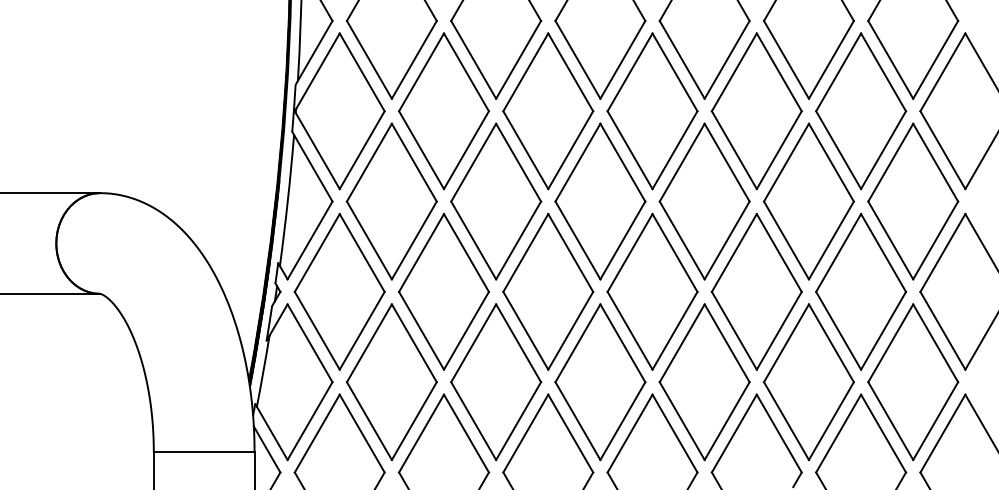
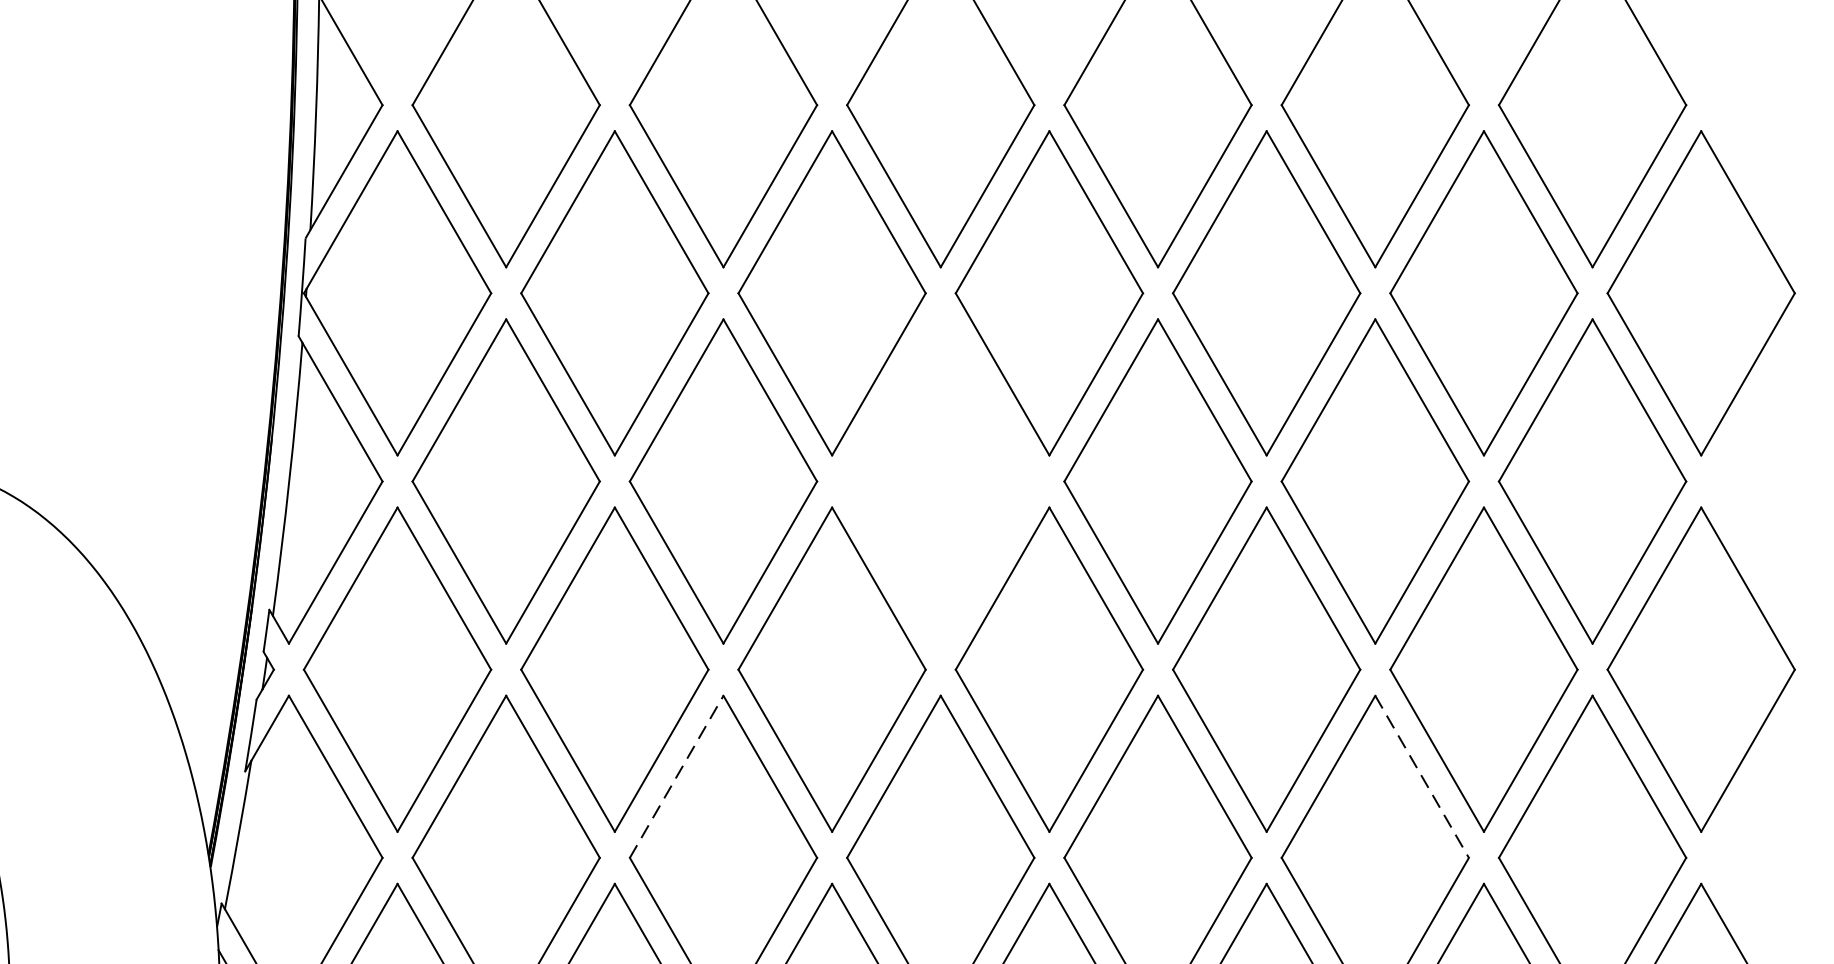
part: (600, 201) -> (940, 481), removed
line: (473, 343) -> (676, 777), solid -> dashed
line: (831, 343) -> (1422, 777), solid -> dashed

